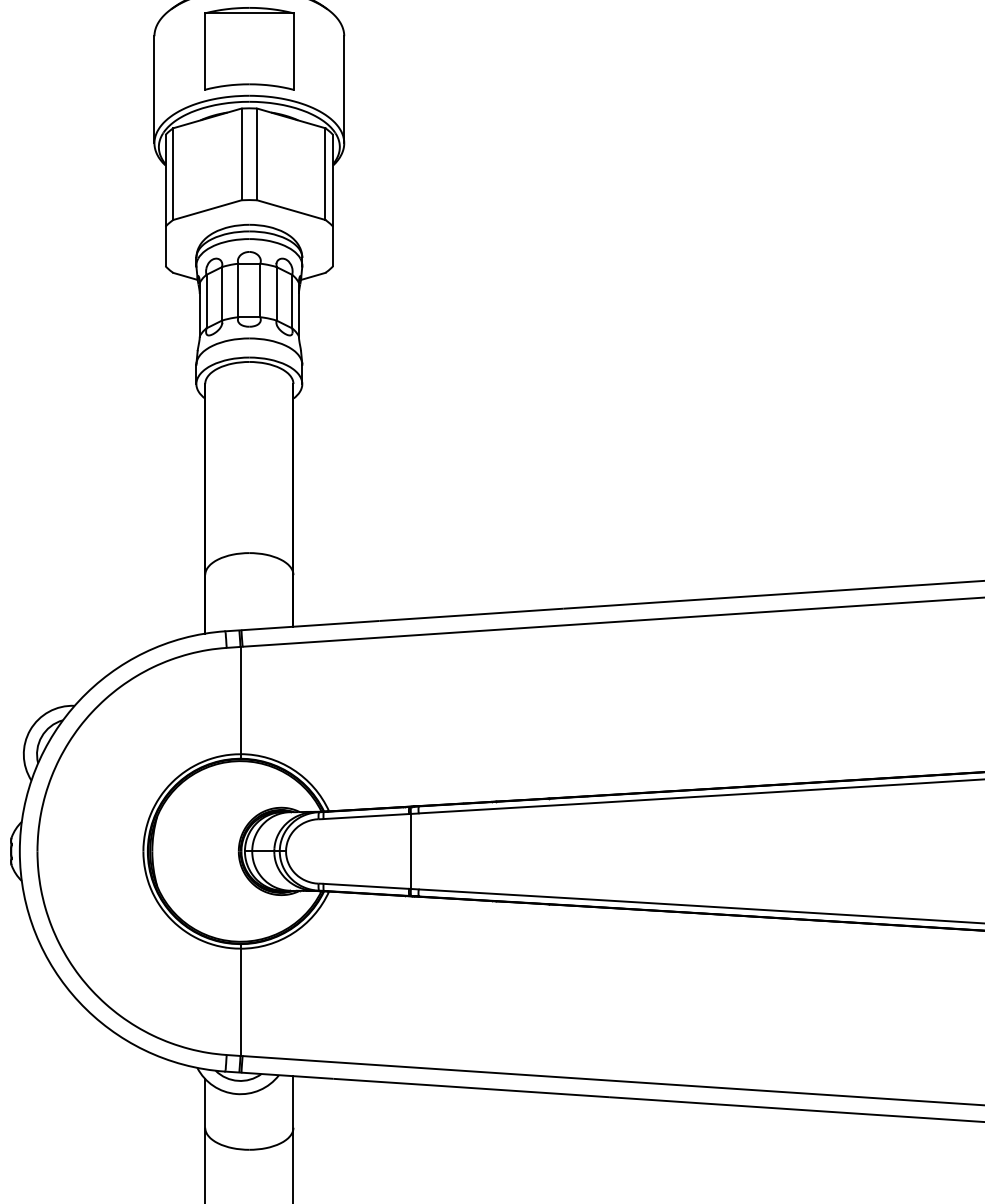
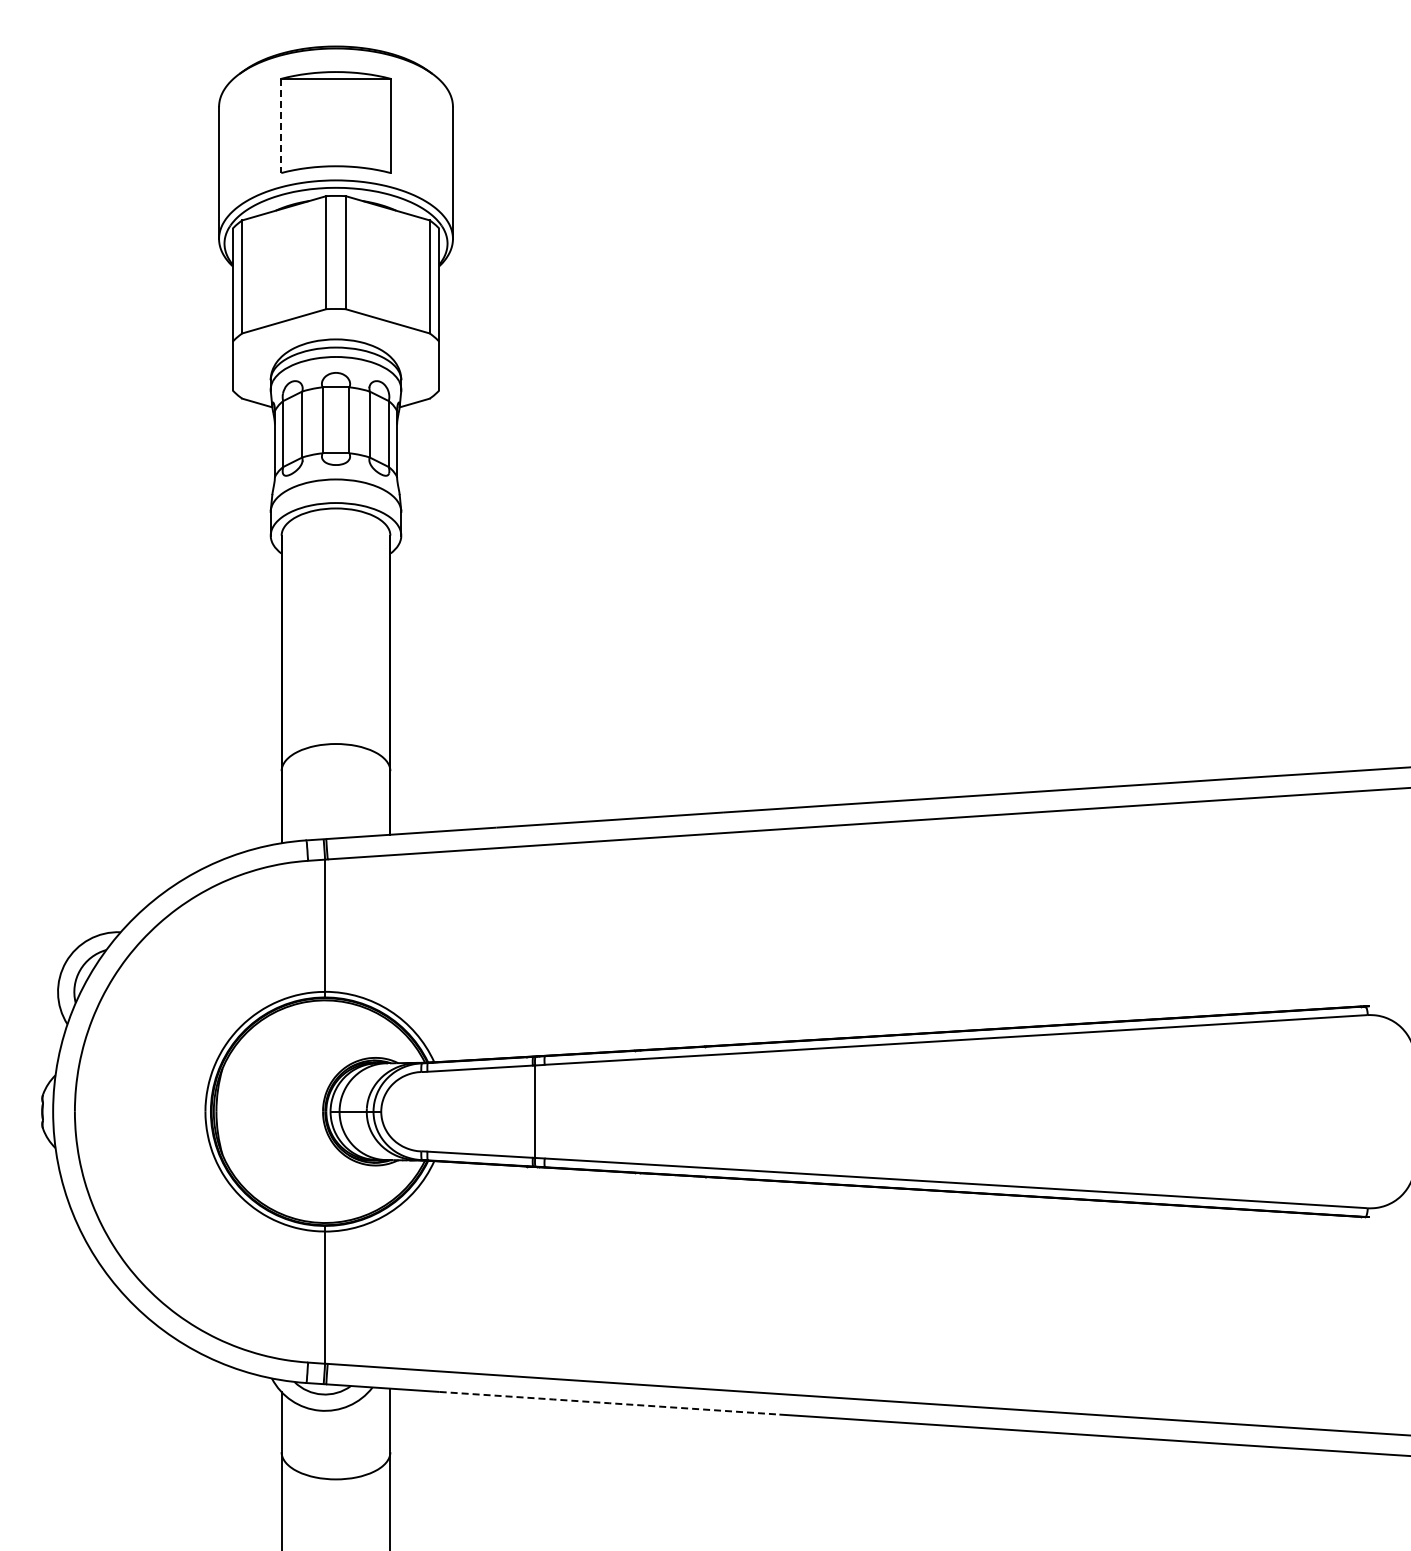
line: (205, 52) -> (281, 126), solid -> dashed
line: (471, 1088) -> (609, 1403), solid -> dashed

